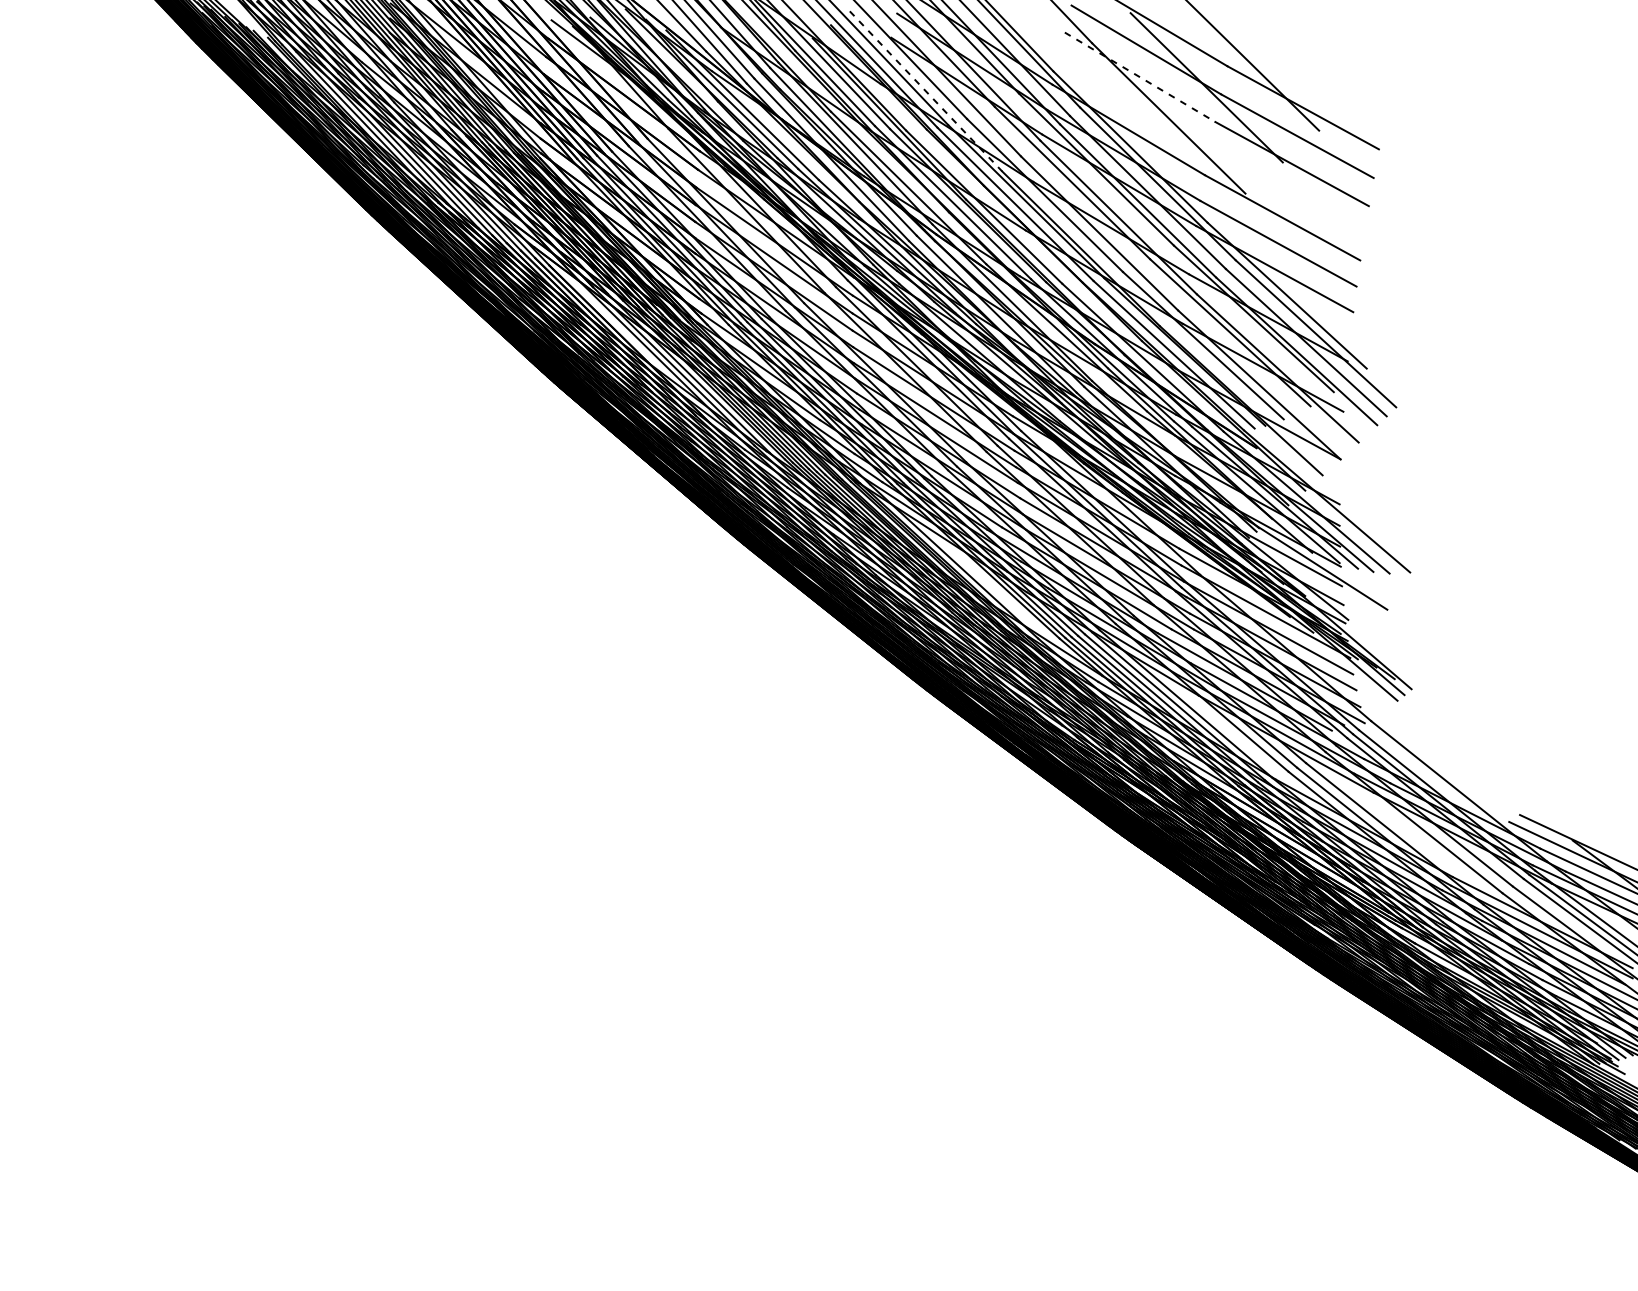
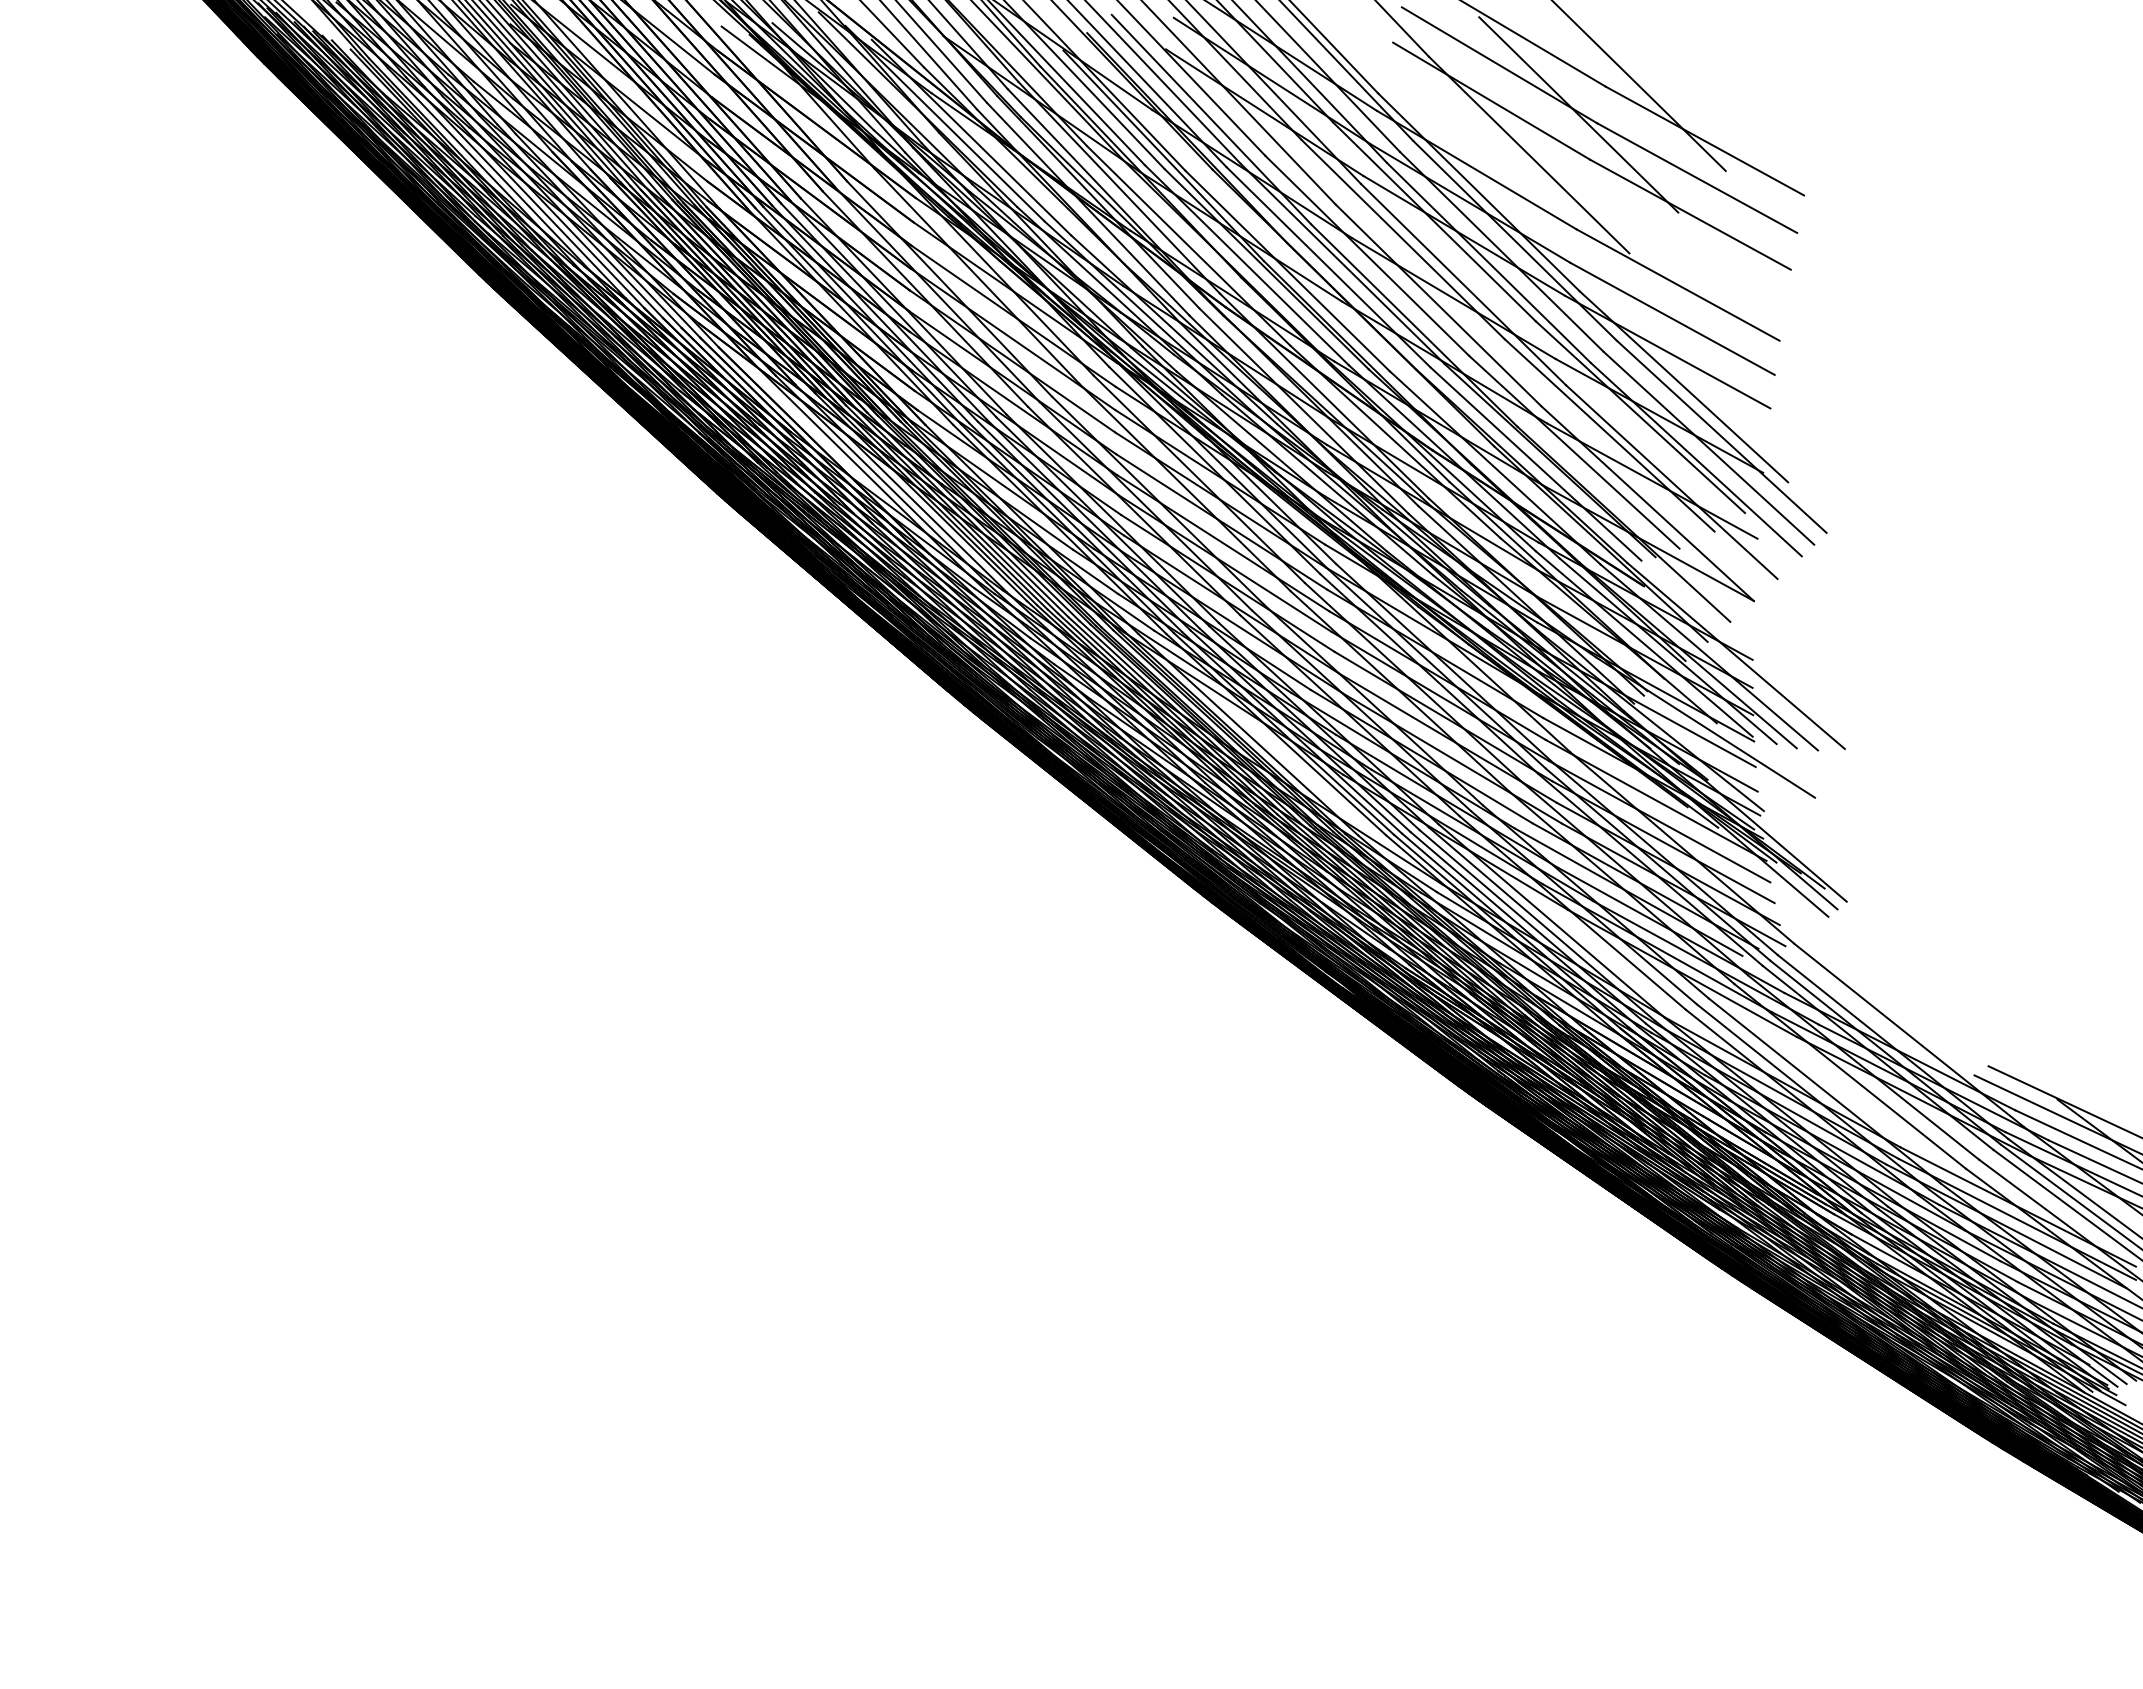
line: (1140, 77) -> (1491, 101), dashed -> solid
line: (926, 91) -> (1211, 119), dashed -> solid

